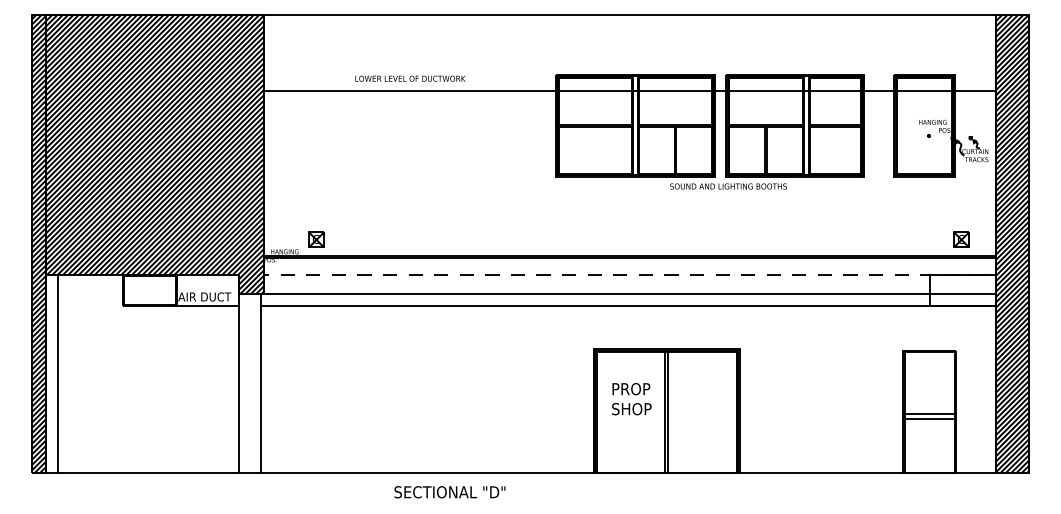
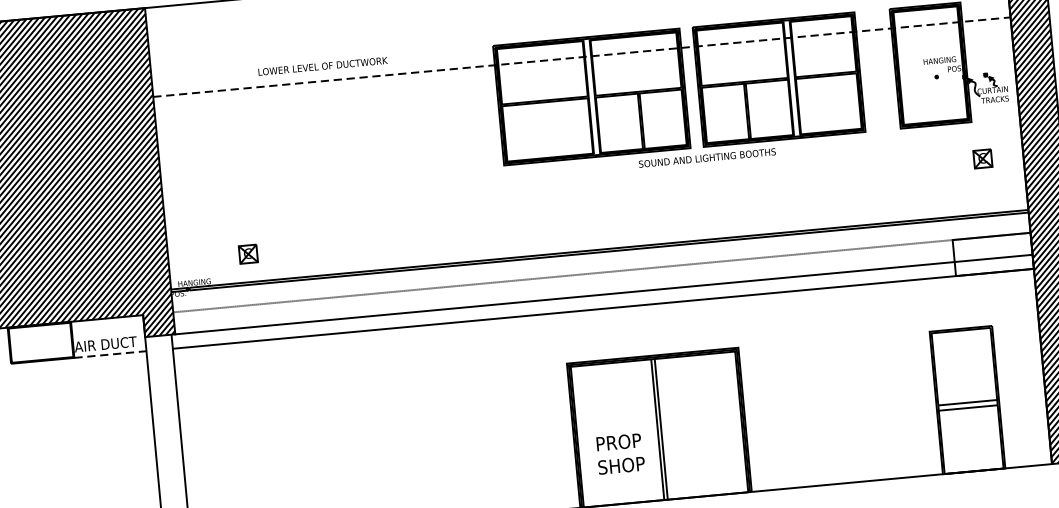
line: (630, 91) -> (582, 57), solid -> dashed
part: (316, 239) -> (248, 253), moved
part: (961, 239) -> (982, 158), moved
line: (207, 305) -> (109, 354), solid -> dashed
text: (631, 399) -> (620, 454), moved

